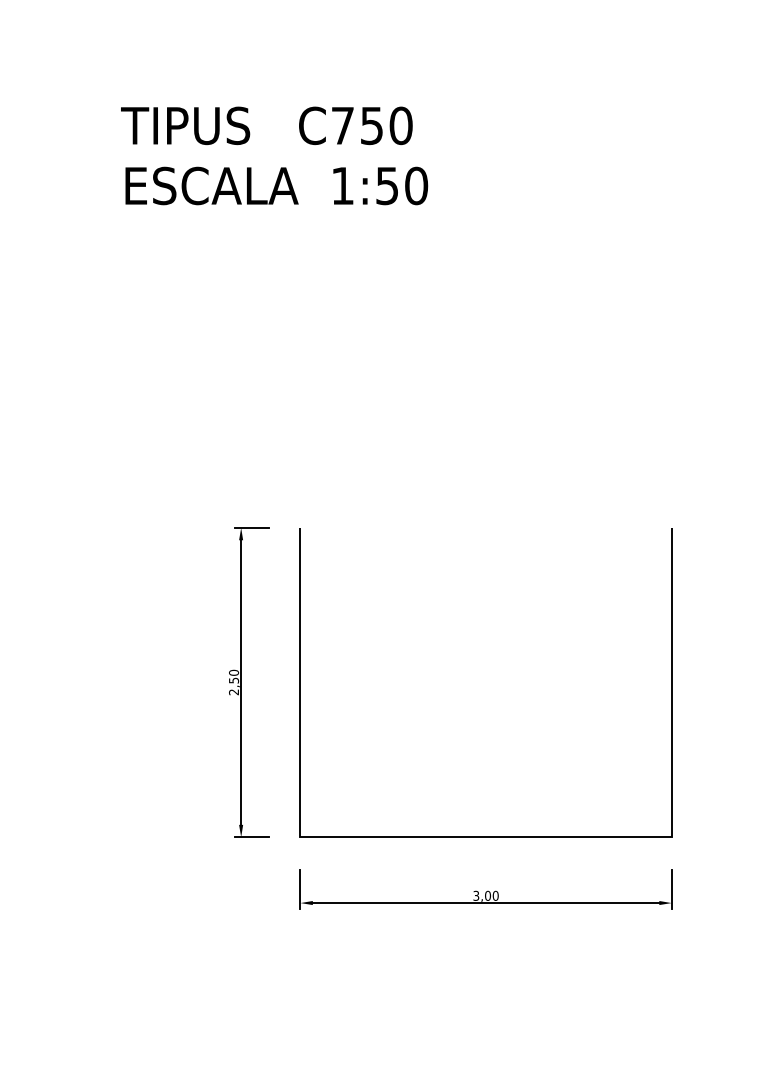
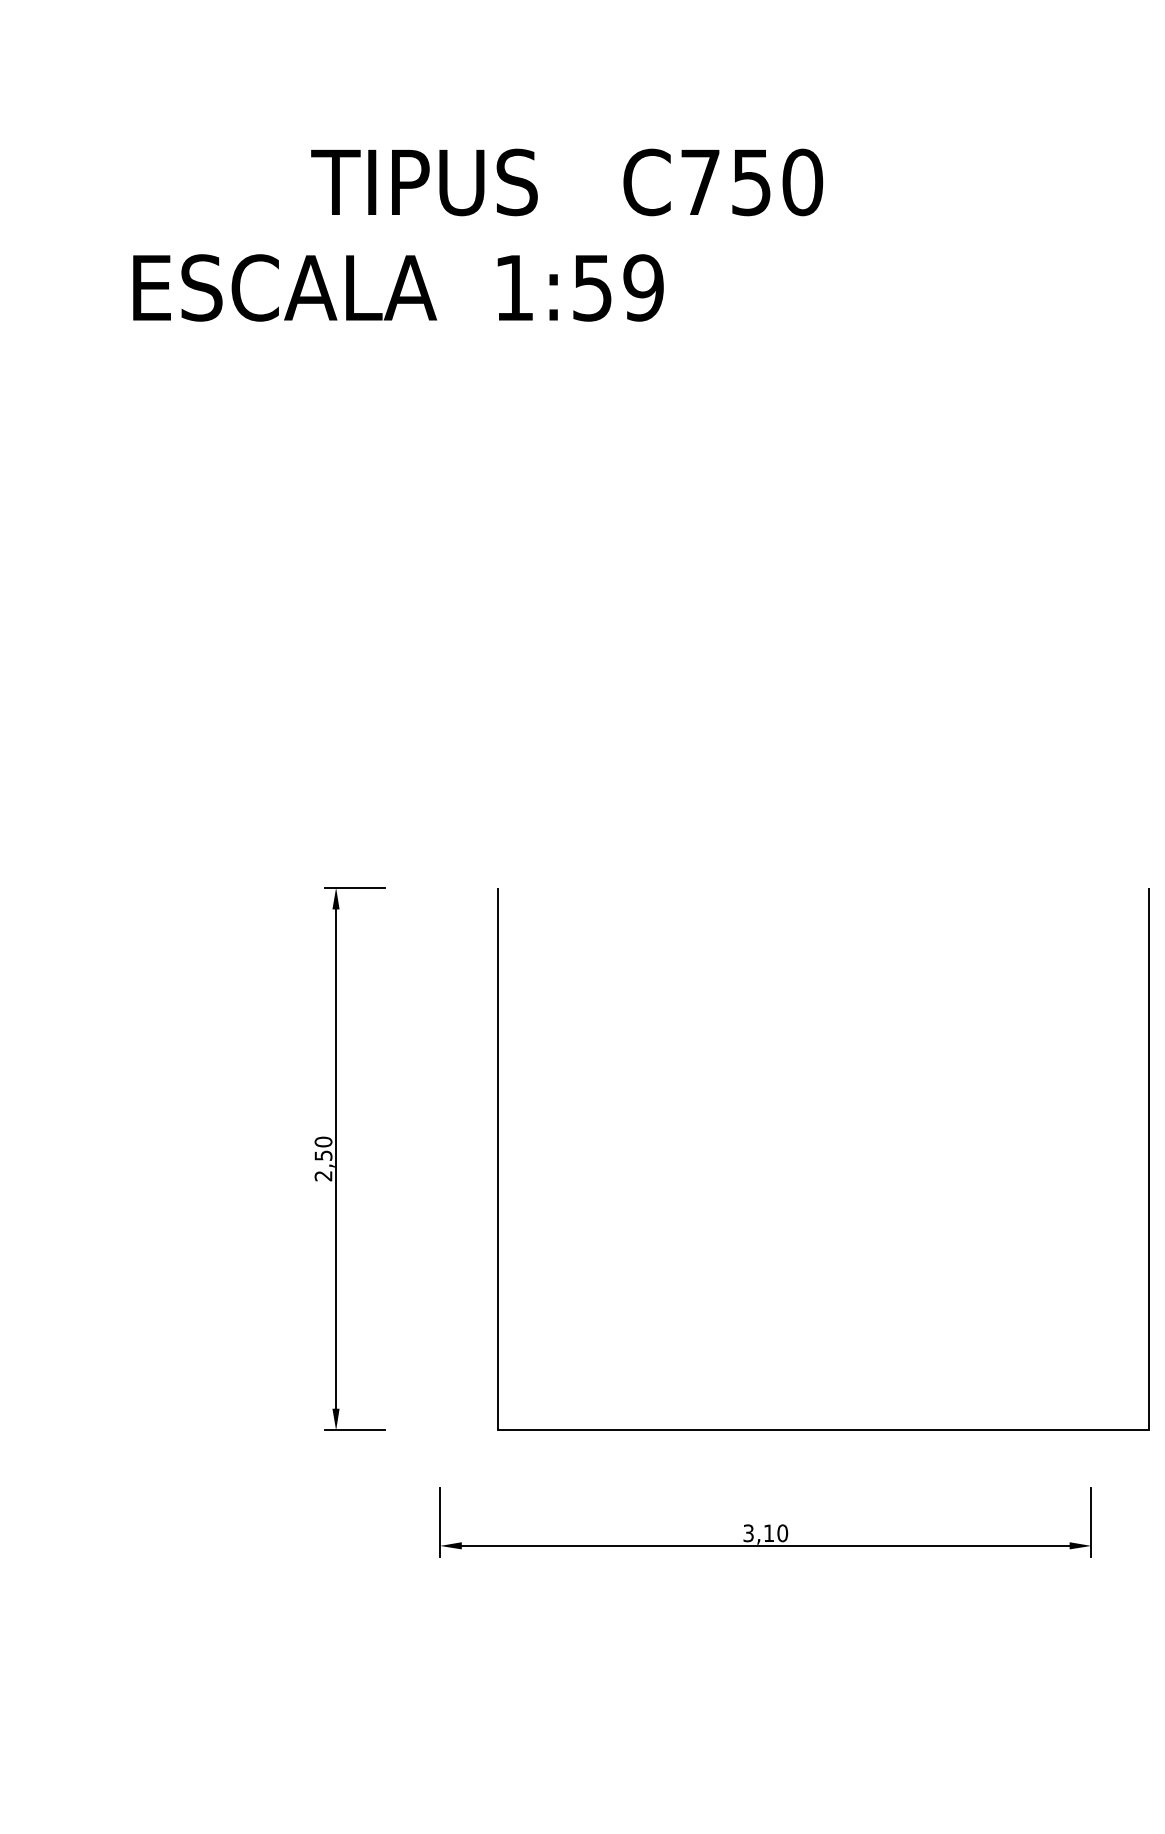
text: (266, 125) -> (566, 181), moved
text: (416, 186) -> (643, 288), 1:50 -> 1:59
line: (485, 836) -> (822, 1429), moved
text: (487, 895) -> (768, 1532), 3,00 -> 3,10

